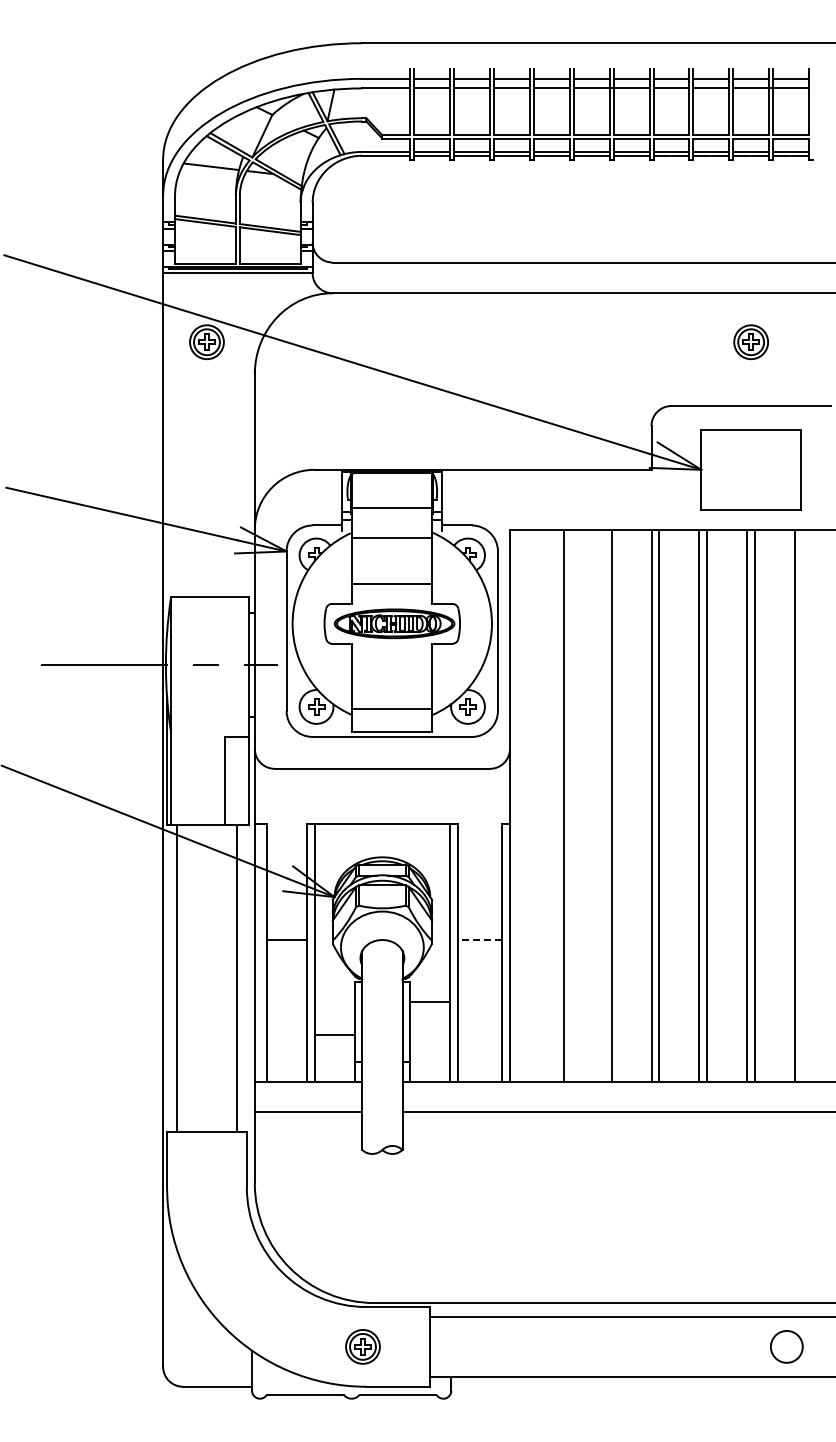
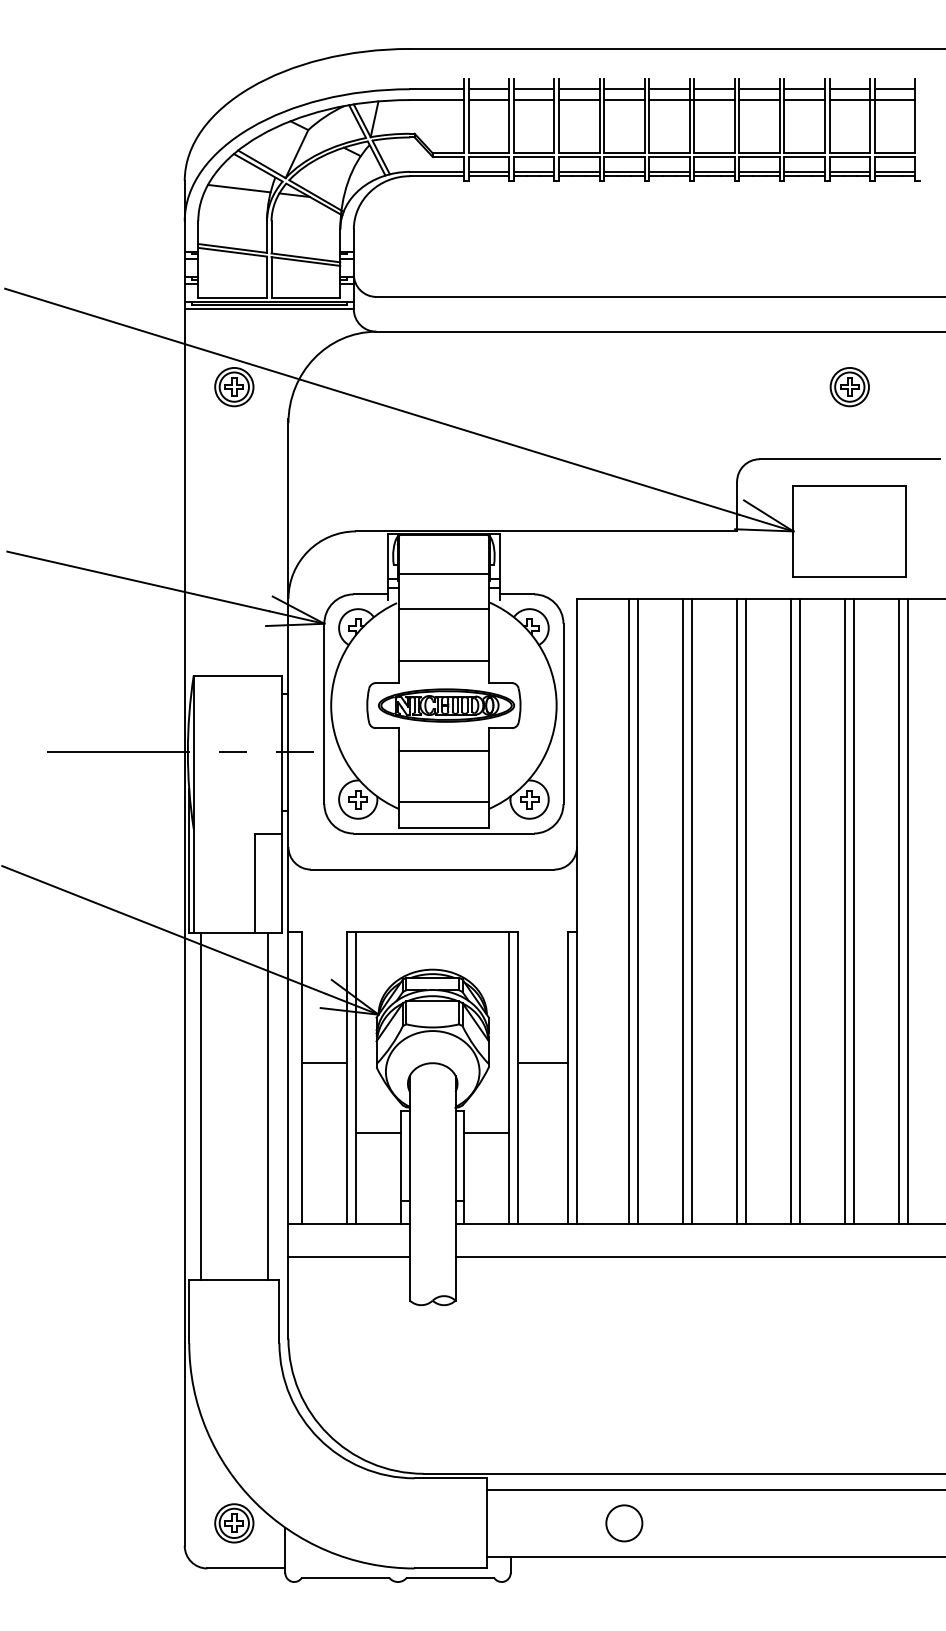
line: (392, 663) -> (444, 750), added
line: (555, 805) -> (628, 911), added
line: (603, 805) -> (682, 911), added
line: (803, 805) -> (909, 911), added
line: (480, 940) -> (543, 1063), dashed -> solid
line: (334, 1035) -> (378, 1133), moved
part: (362, 1346) -> (233, 1522), moved
circle: (786, 1346) -> (623, 1522), moved

